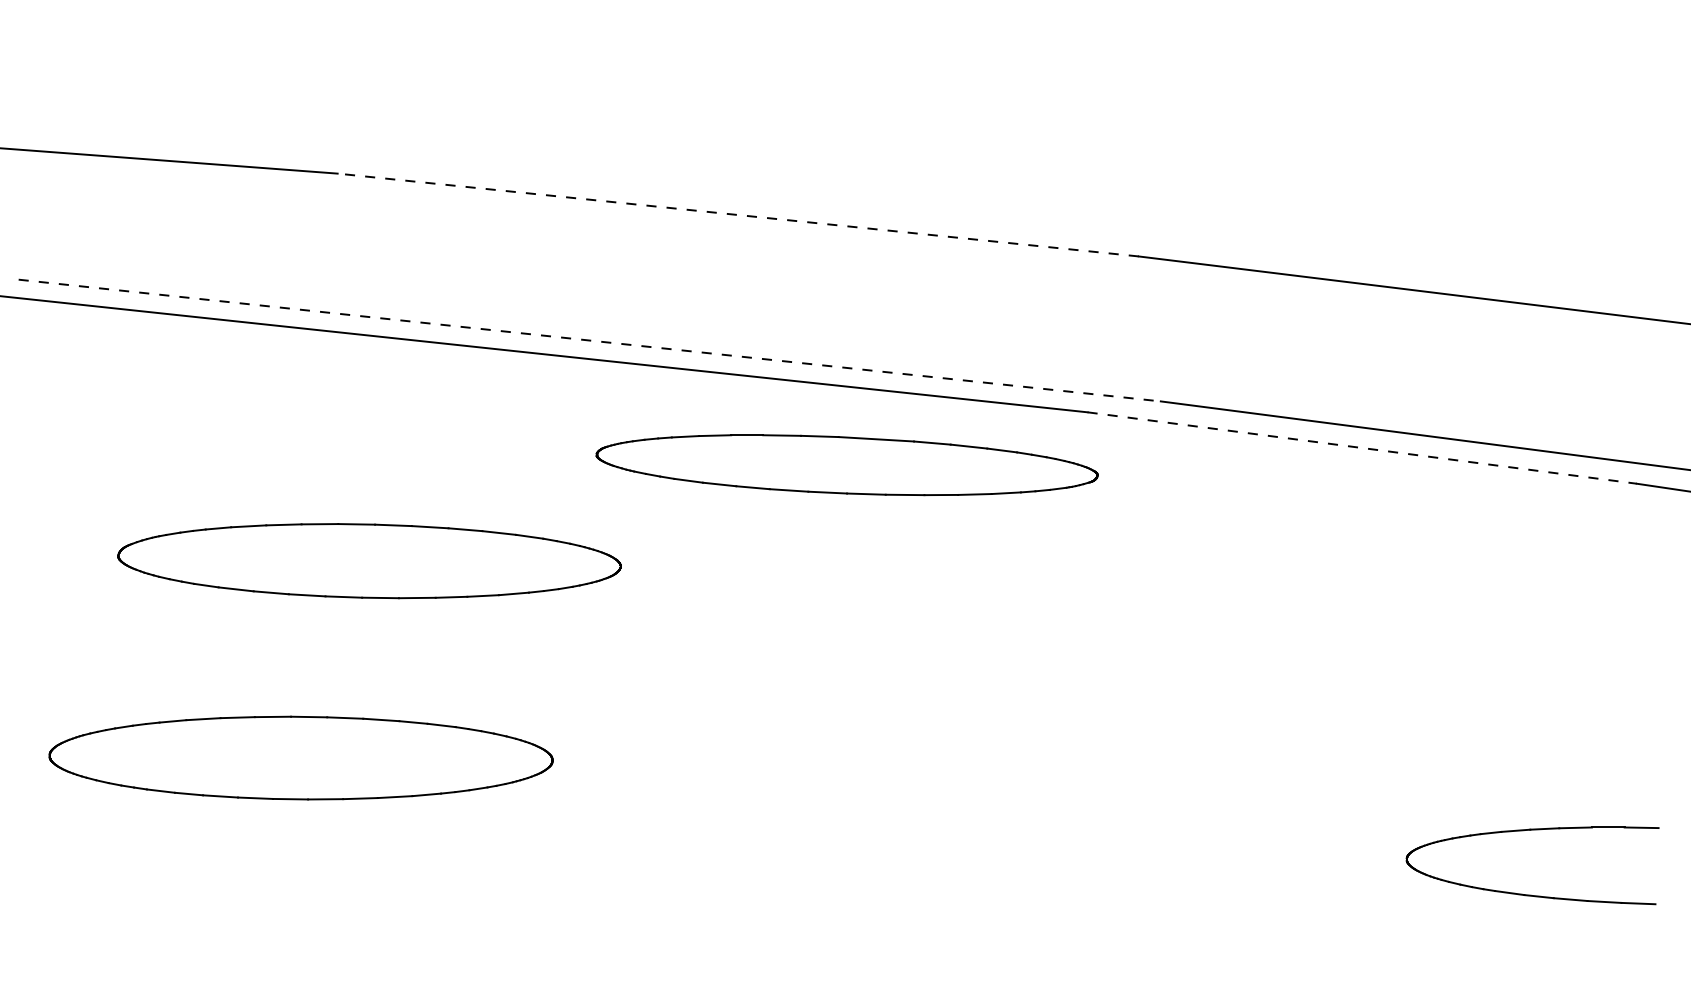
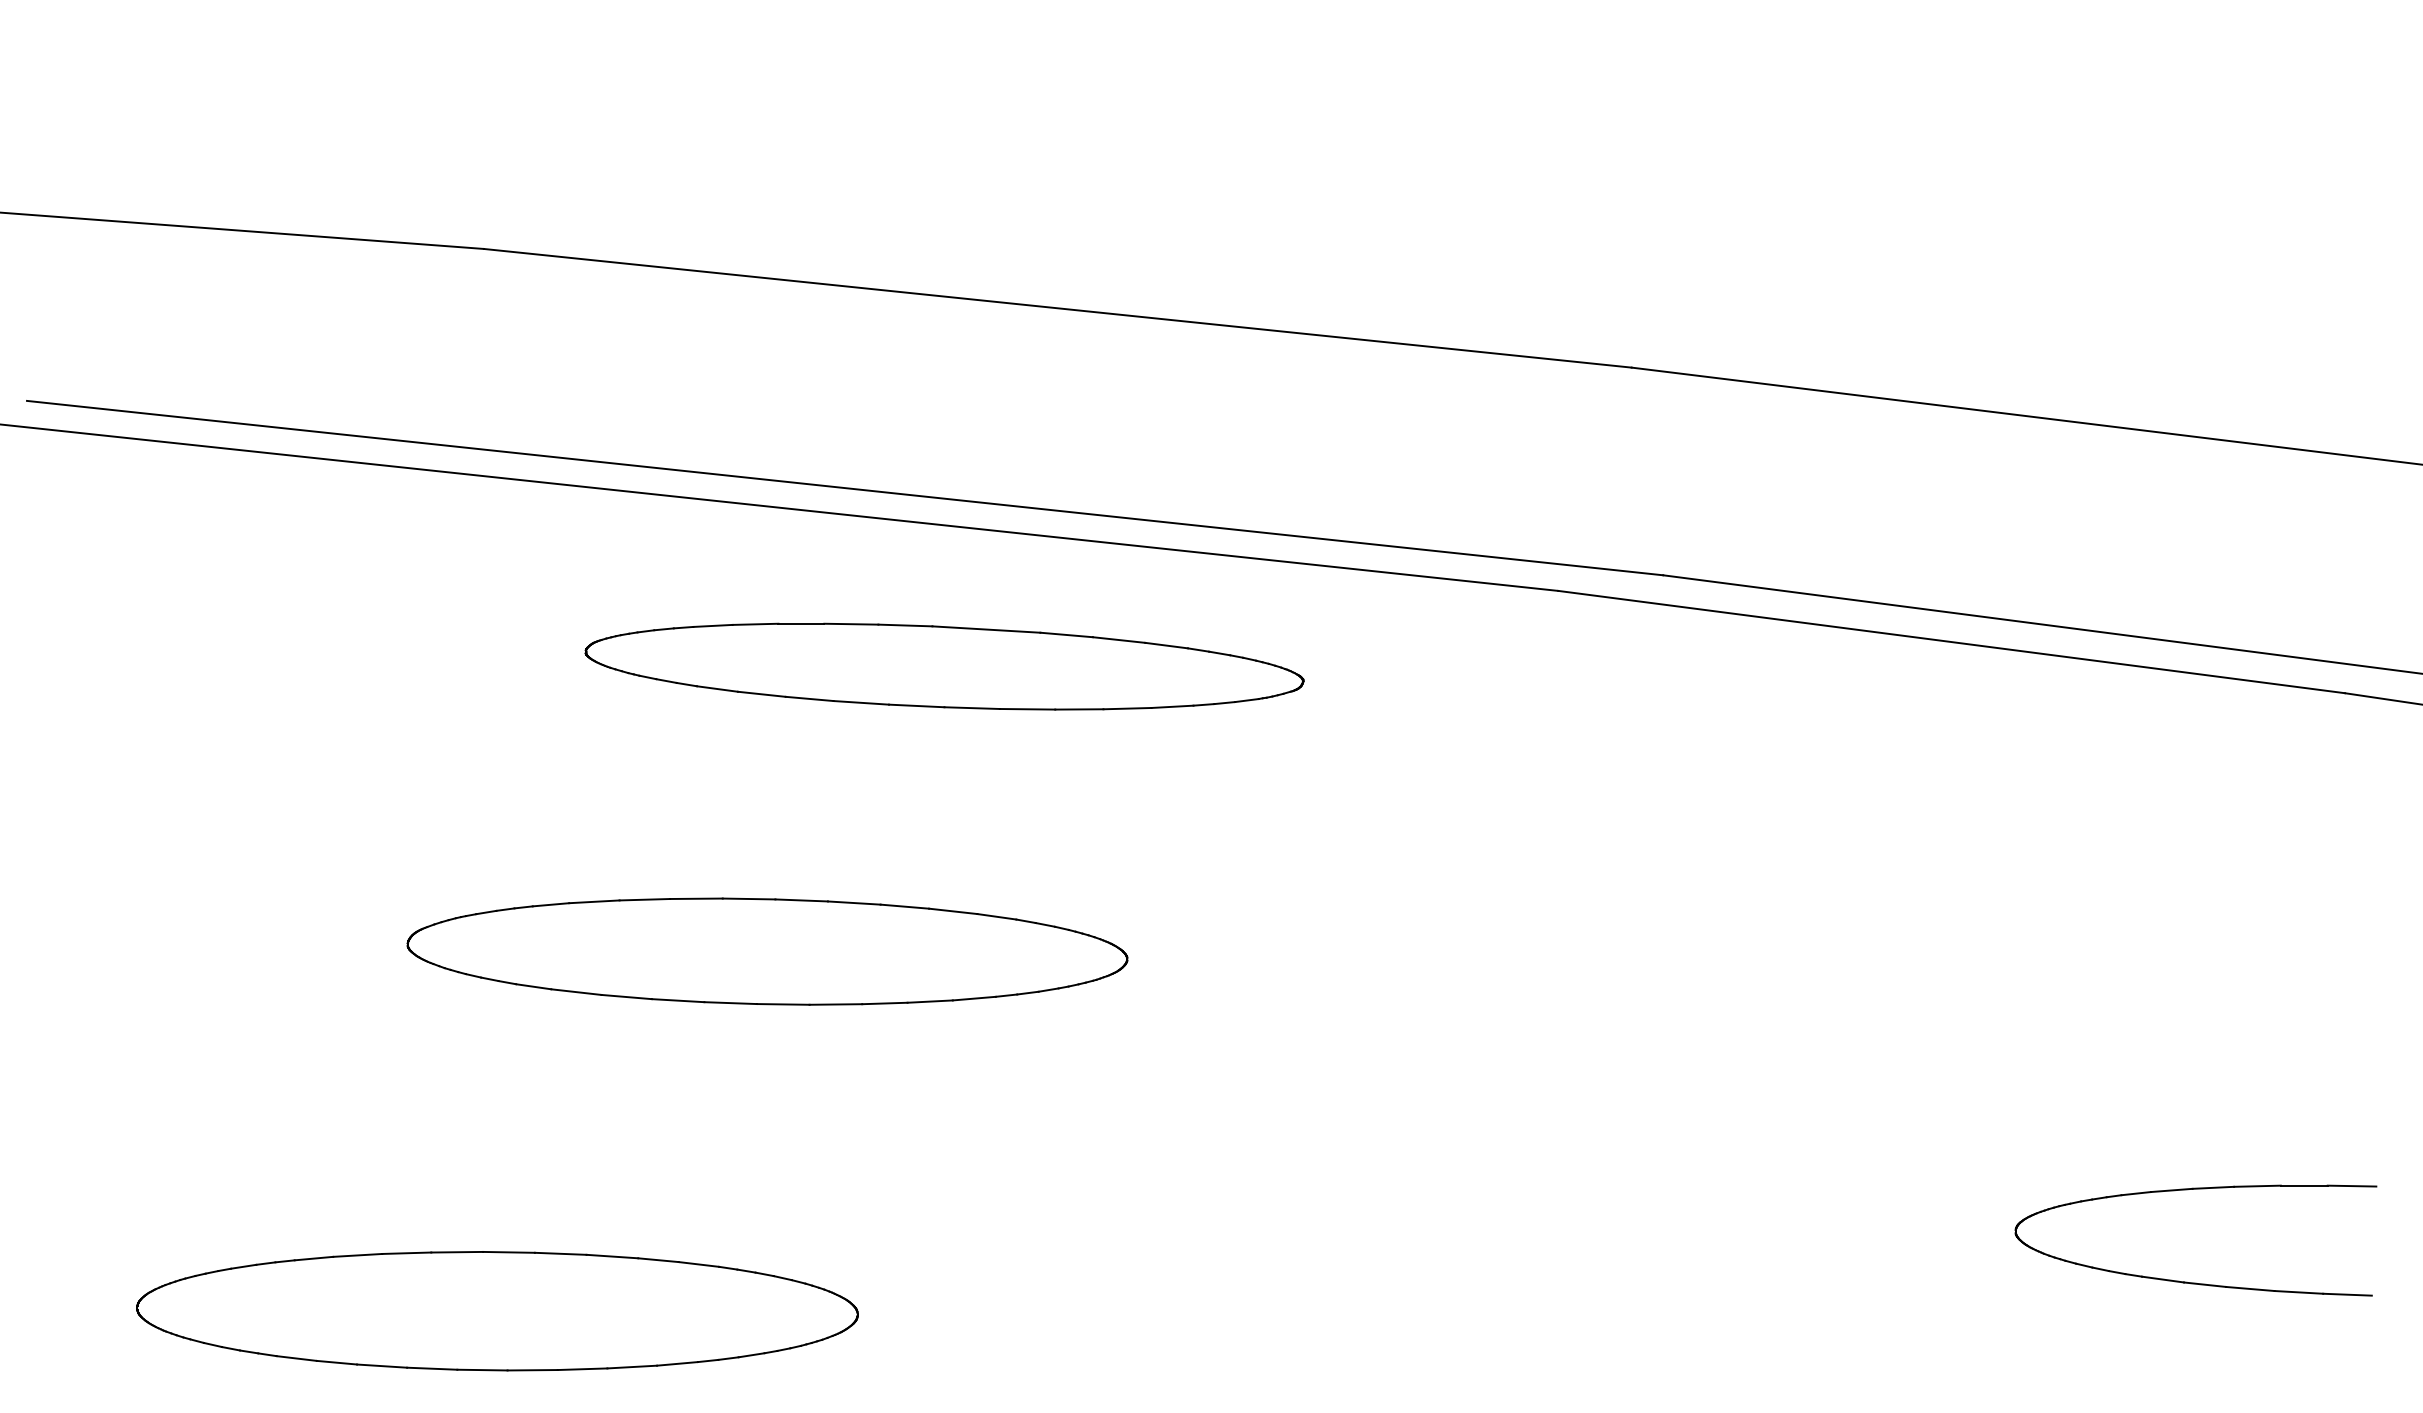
line: (738, 215) -> (1058, 308), dashed -> solid
line: (590, 340) -> (846, 488), dashed -> solid
line: (1362, 448) -> (1952, 642), dashed -> solid
part: (846, 465) -> (943, 667), moved
part: (369, 561) -> (767, 952), moved
part: (300, 757) -> (496, 1310), moved

